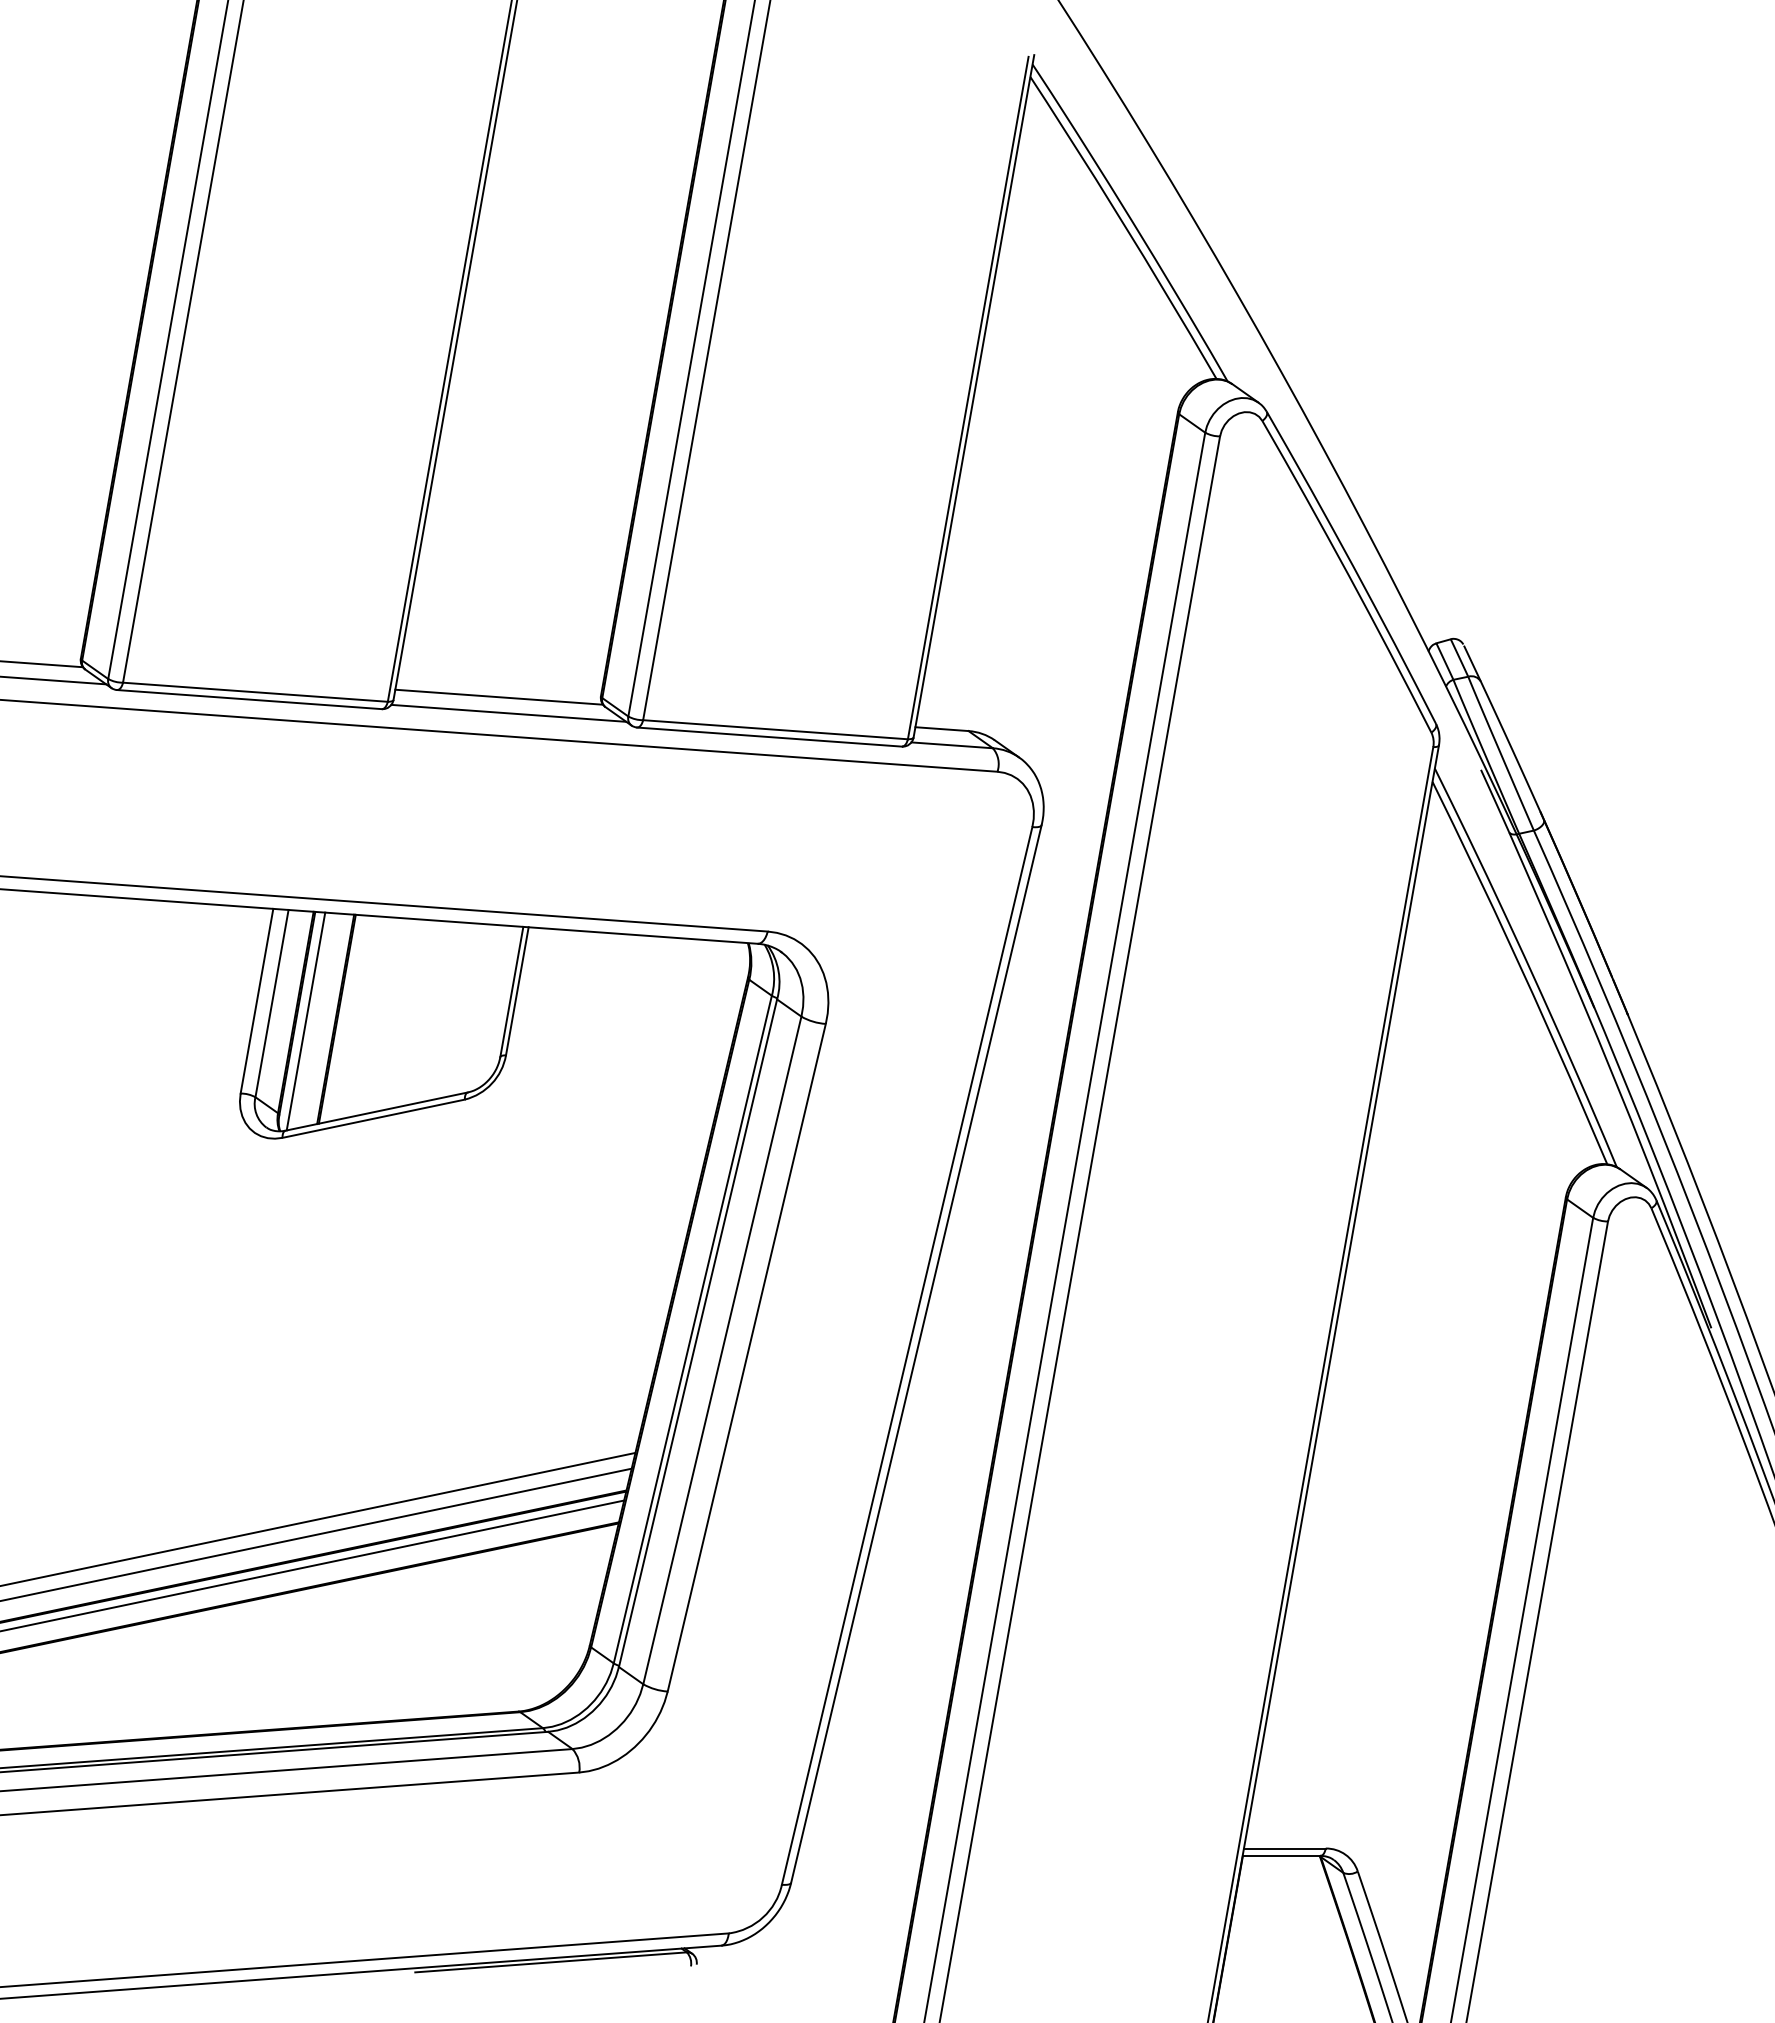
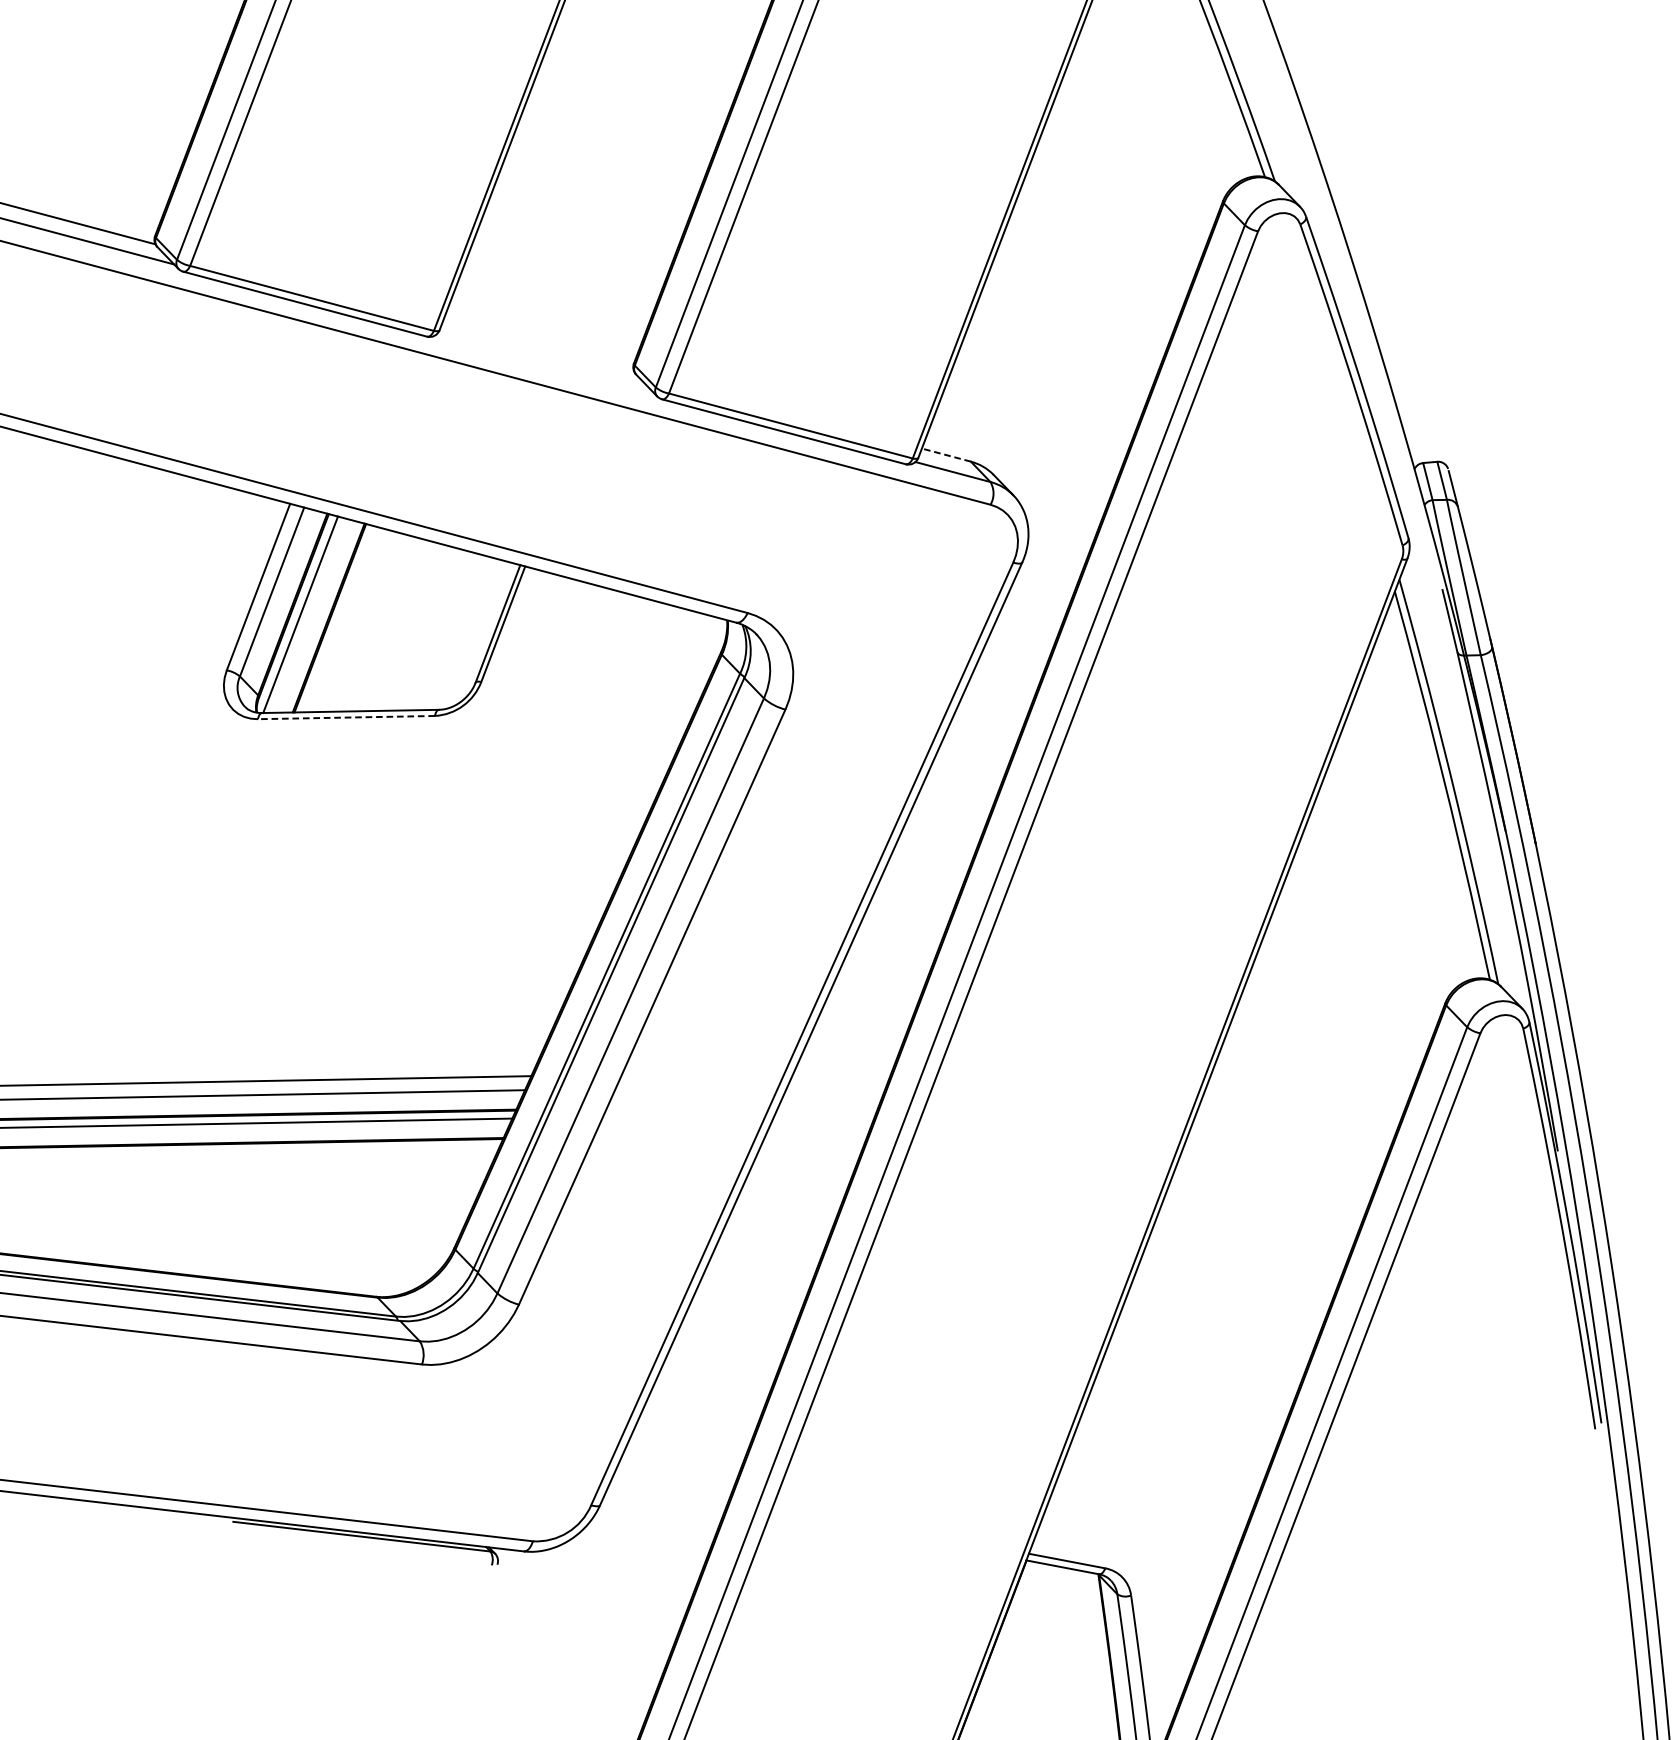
line: (499, 696) -> (539, 345), removed
line: (508, 712) -> (544, 362), removed
line: (942, 729) -> (946, 455), solid -> dashed
line: (373, 1118) -> (346, 717), solid -> dashed

